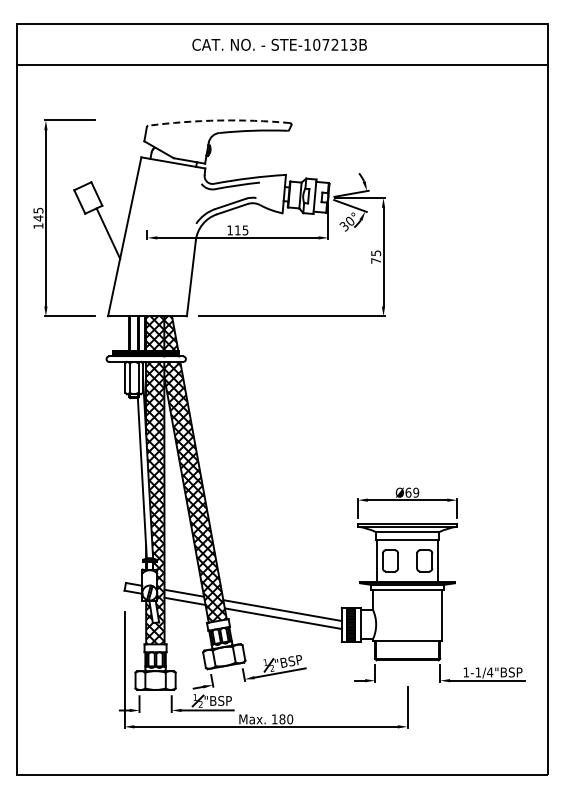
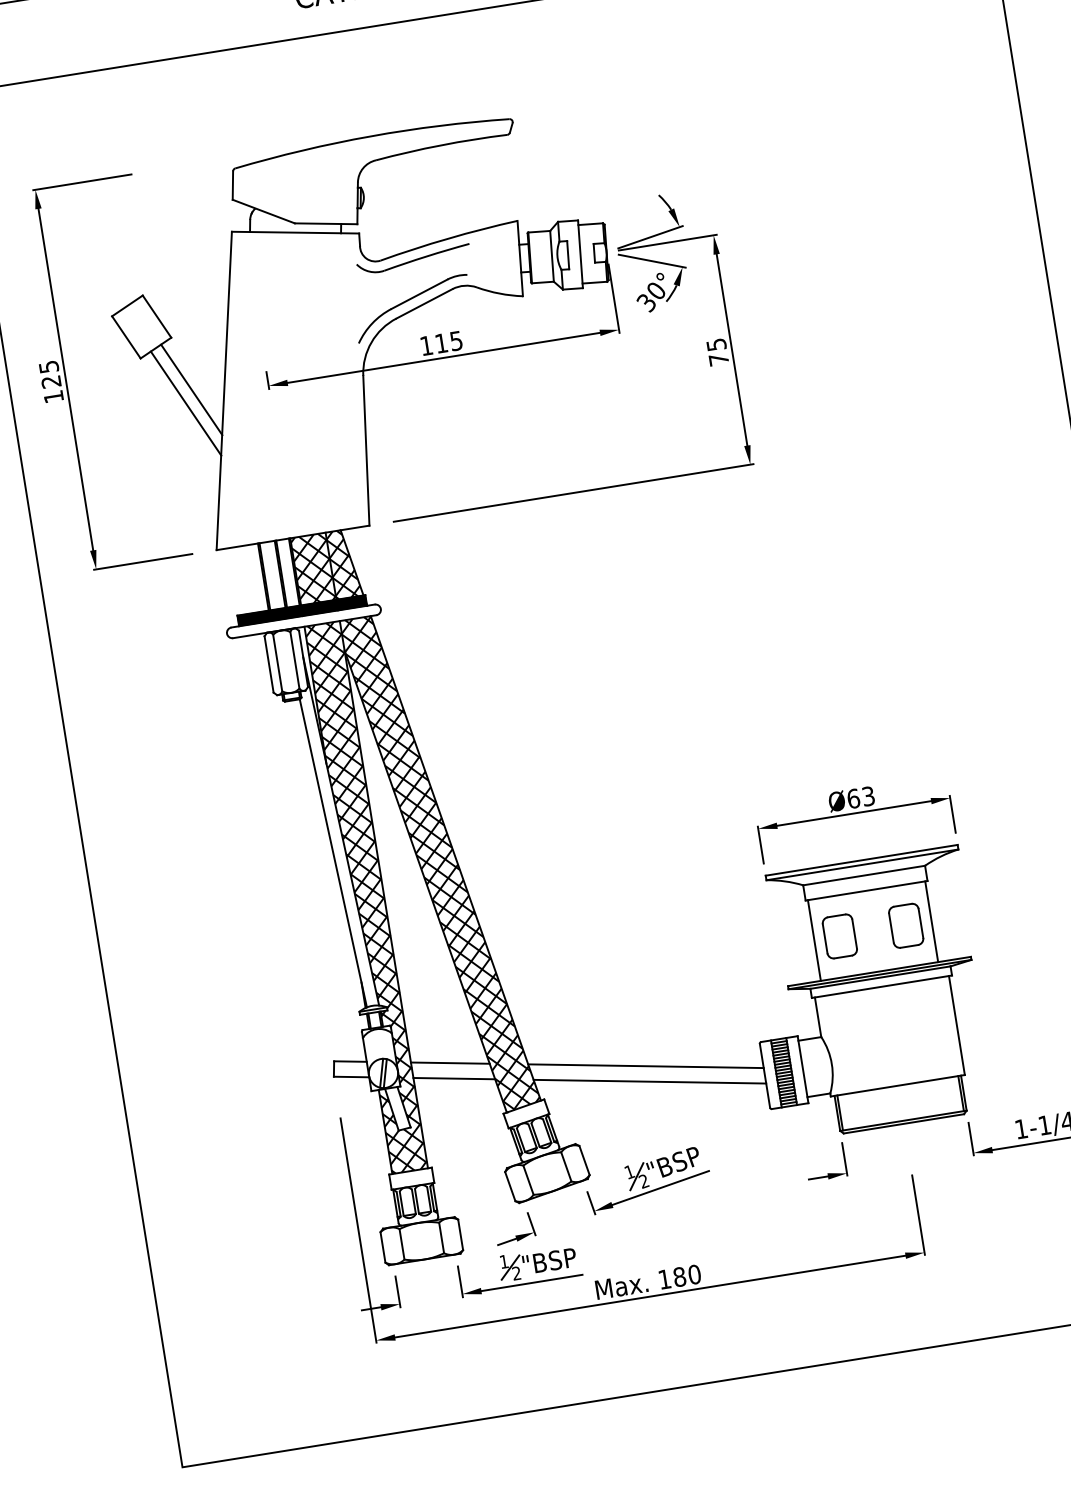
arc: (219, 120) -> (371, 136), dashed -> solid
text: (38, 218) -> (51, 382), 145 -> 125
line: (104, 240) -> (186, 404), added
text: (416, 492) -> (869, 795), Ø69 -> Ø63

